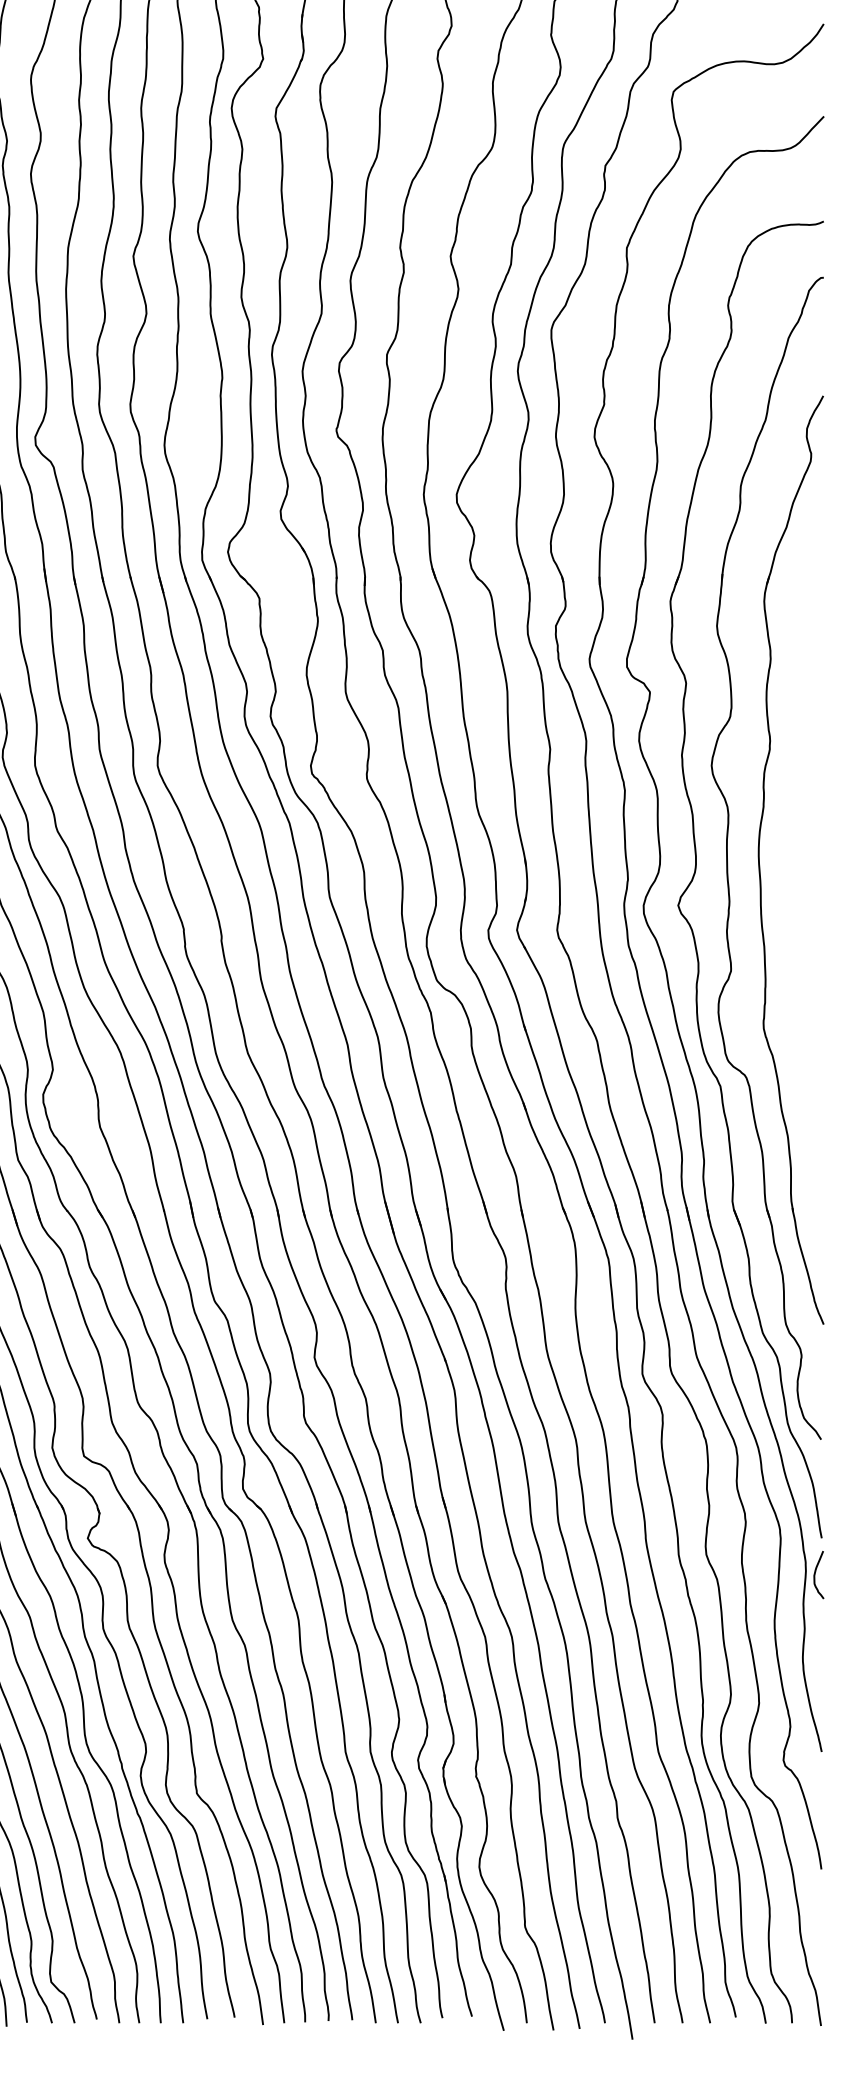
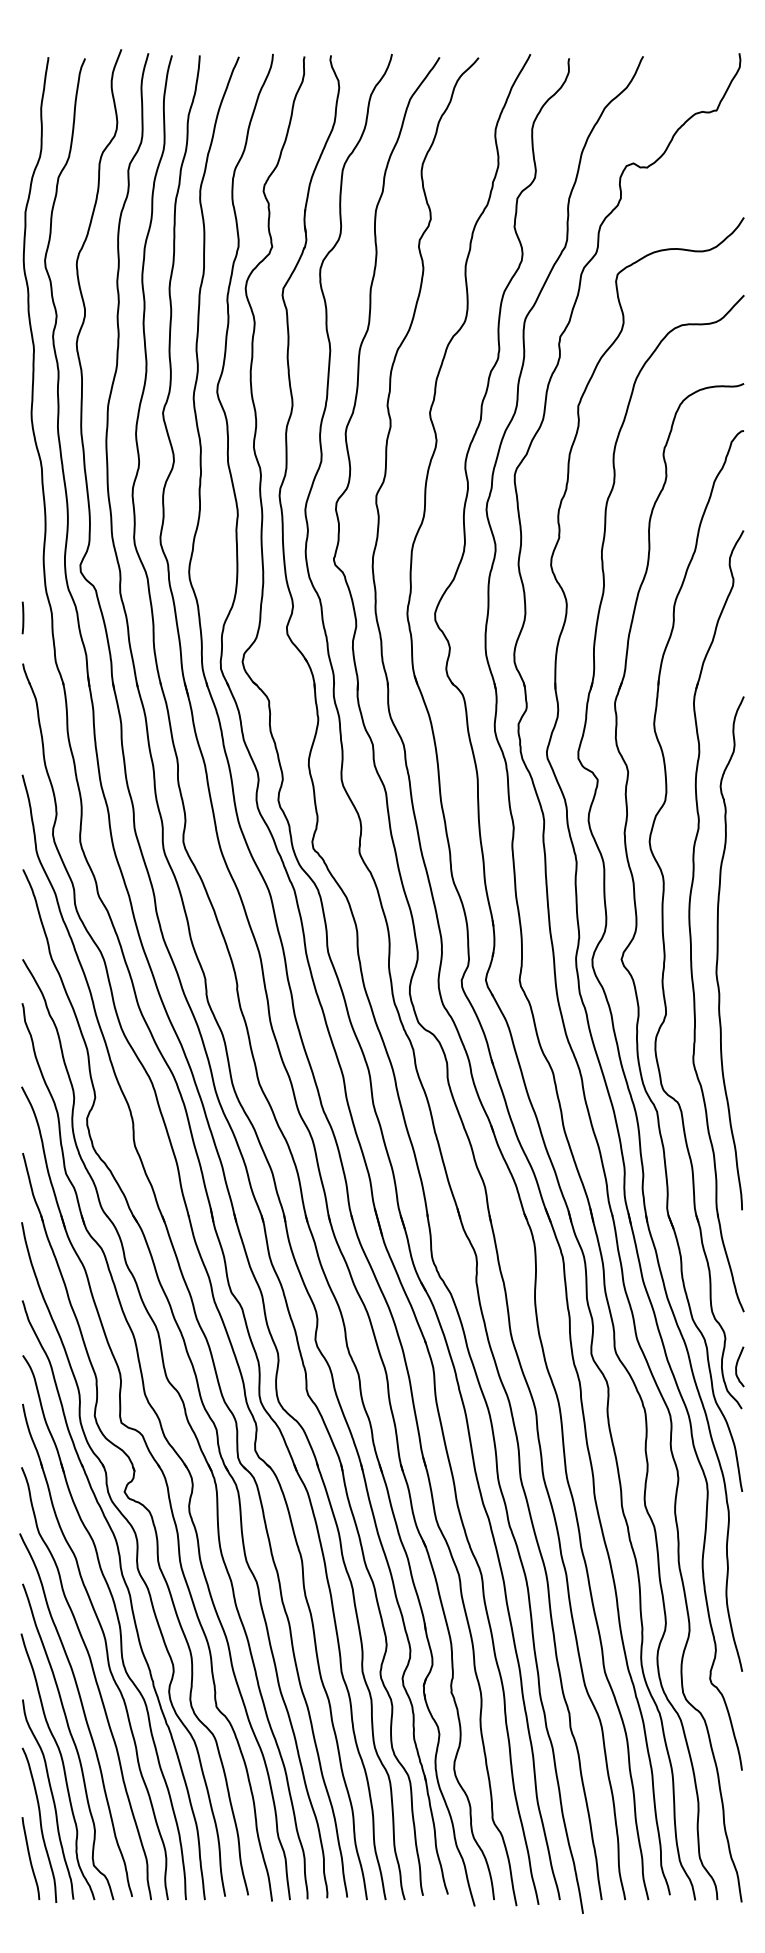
curve: (793, 898) -> (718, 953), added
curve: (816, 1574) -> (737, 1366), moved

